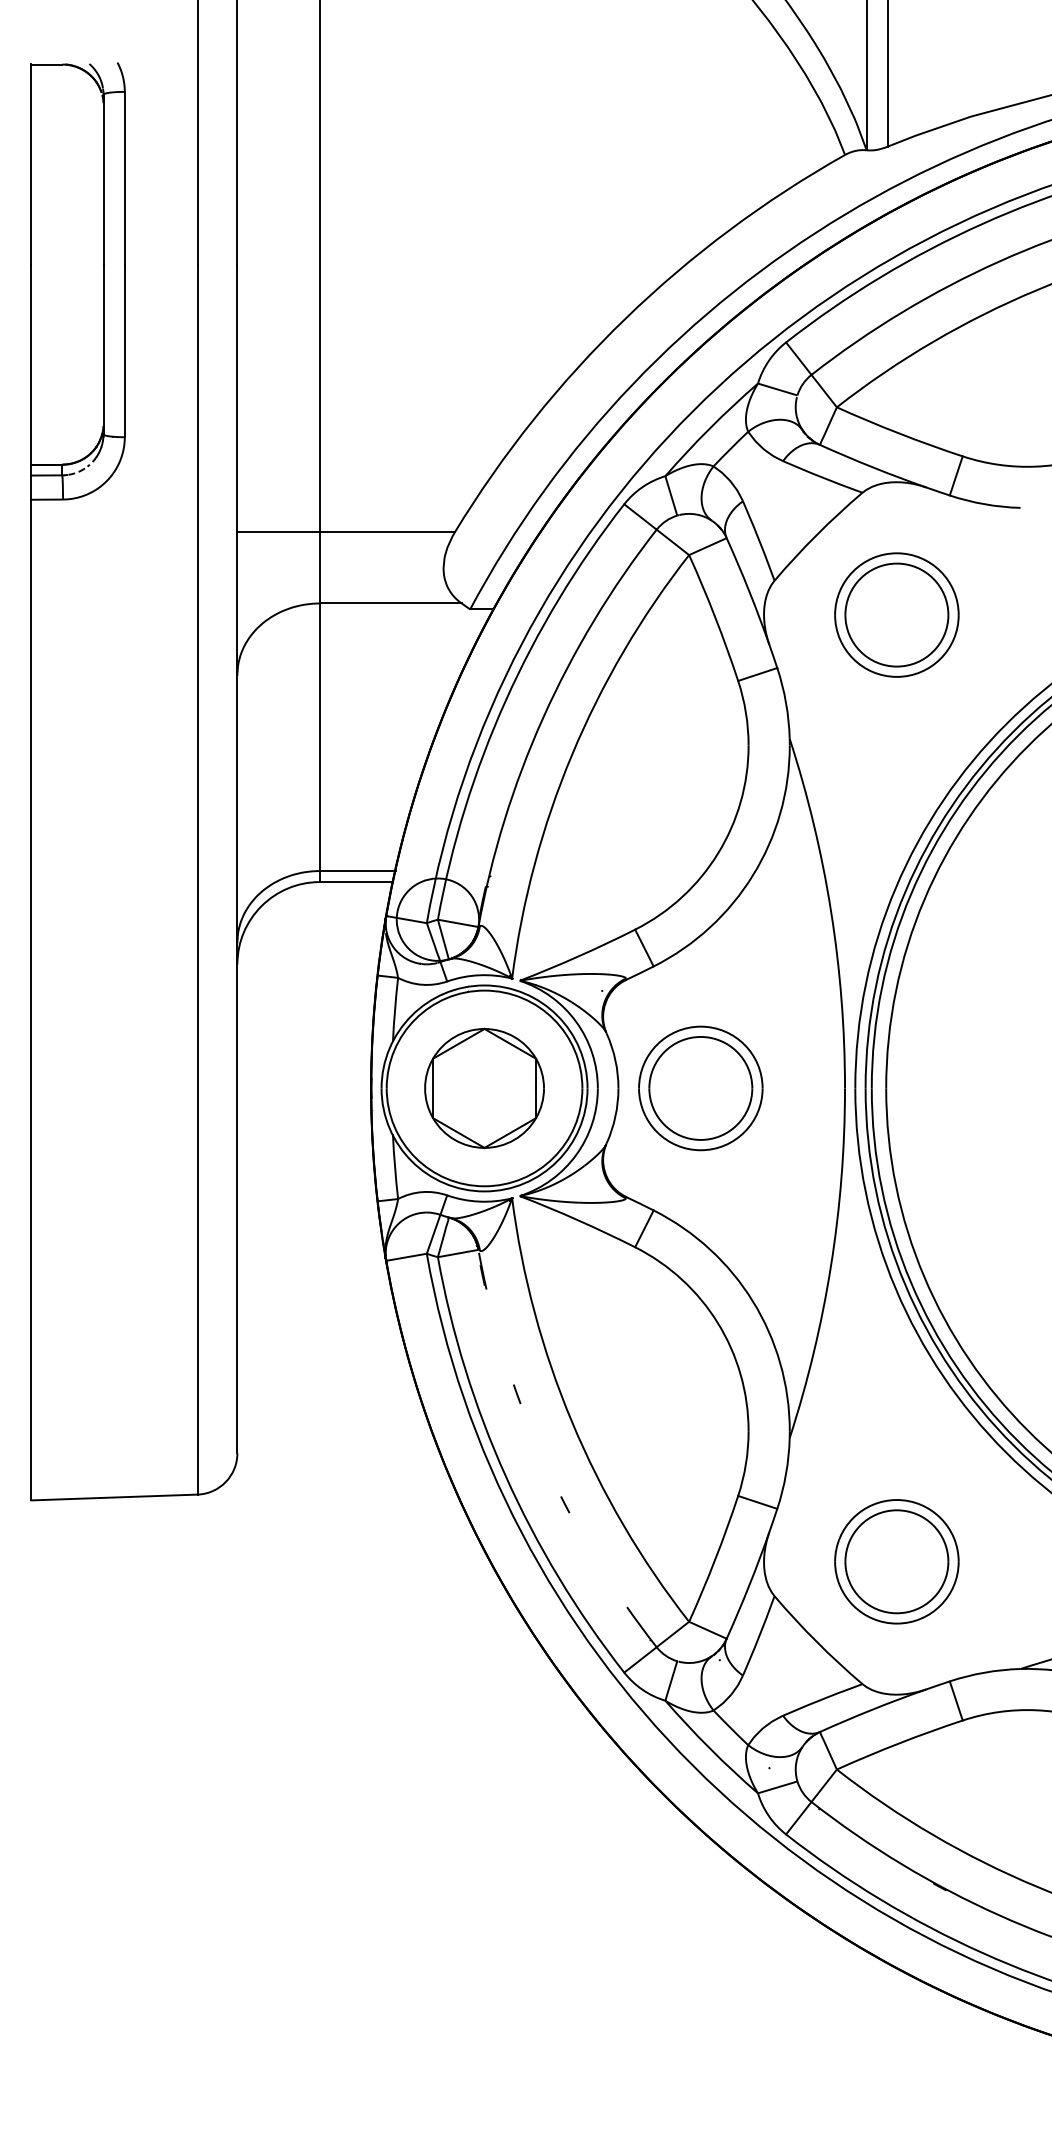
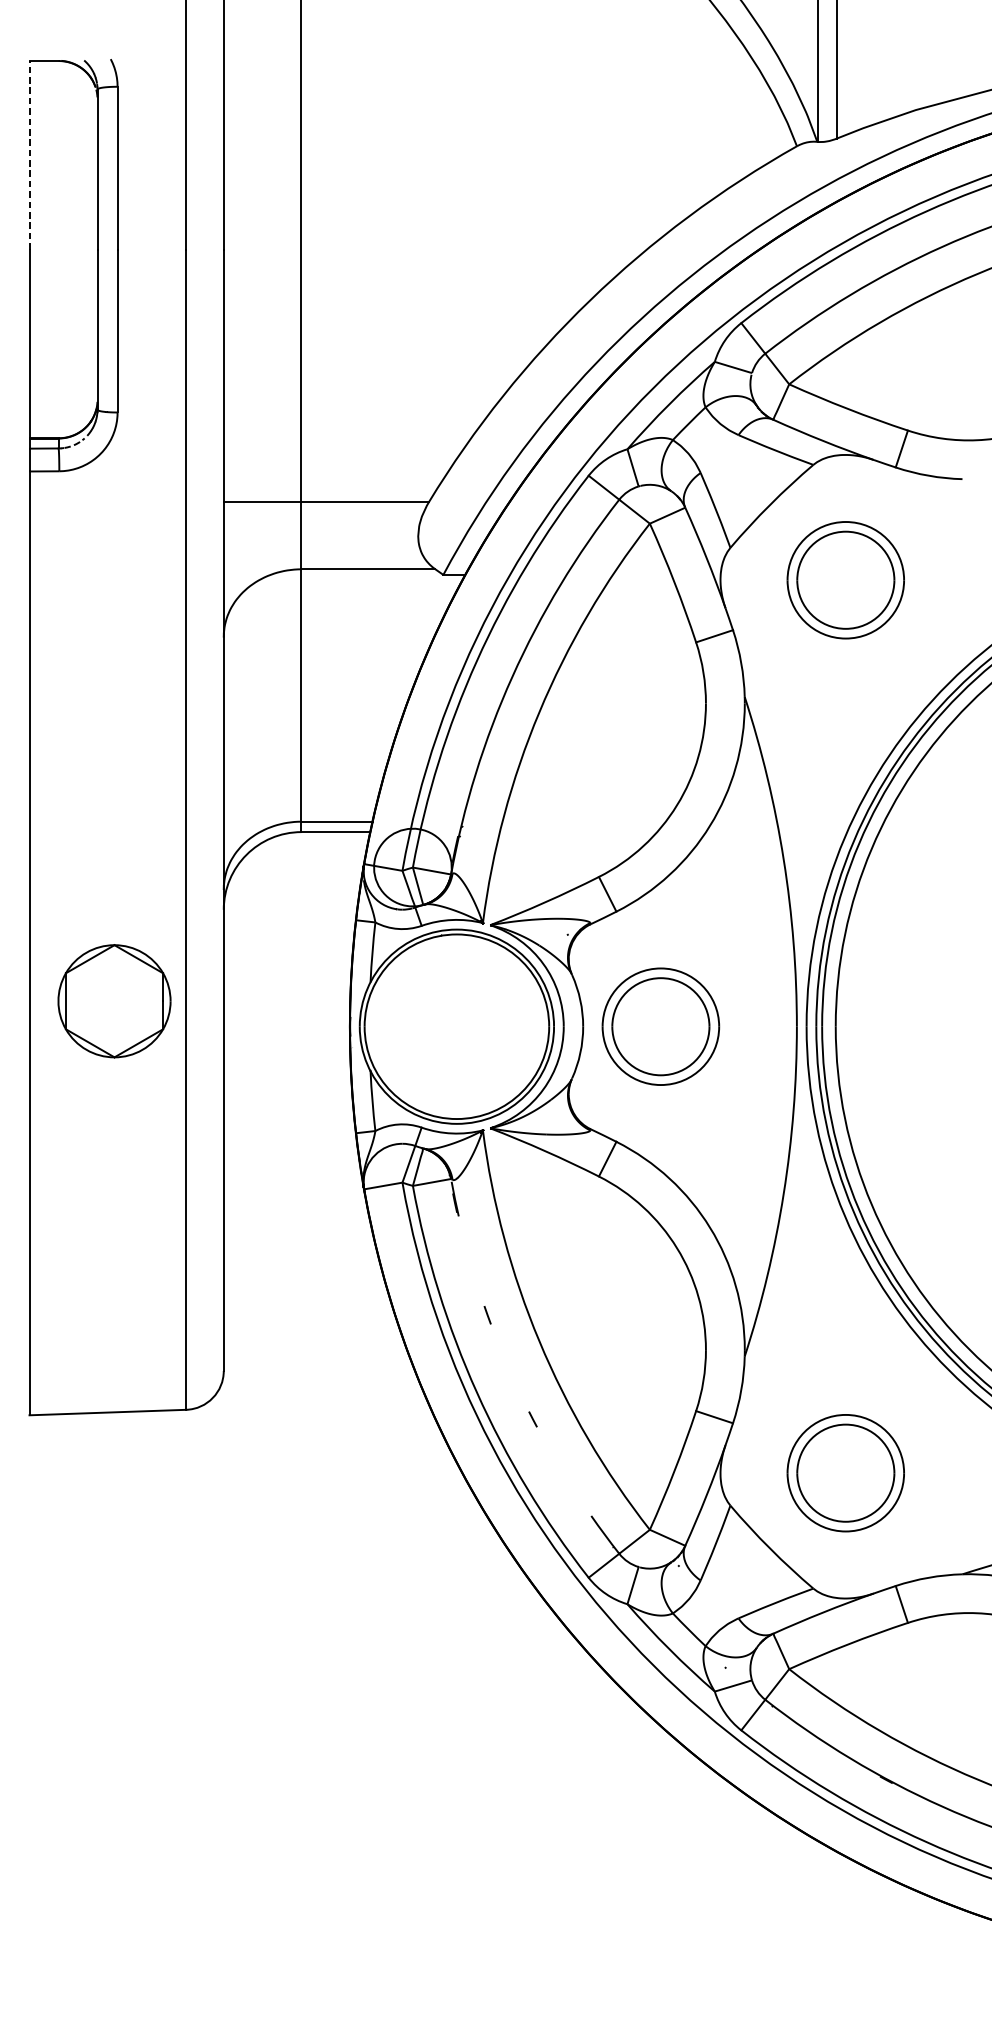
line: (31, 164) -> (29, 155), solid -> dashed
part: (484, 1088) -> (114, 1001), moved

